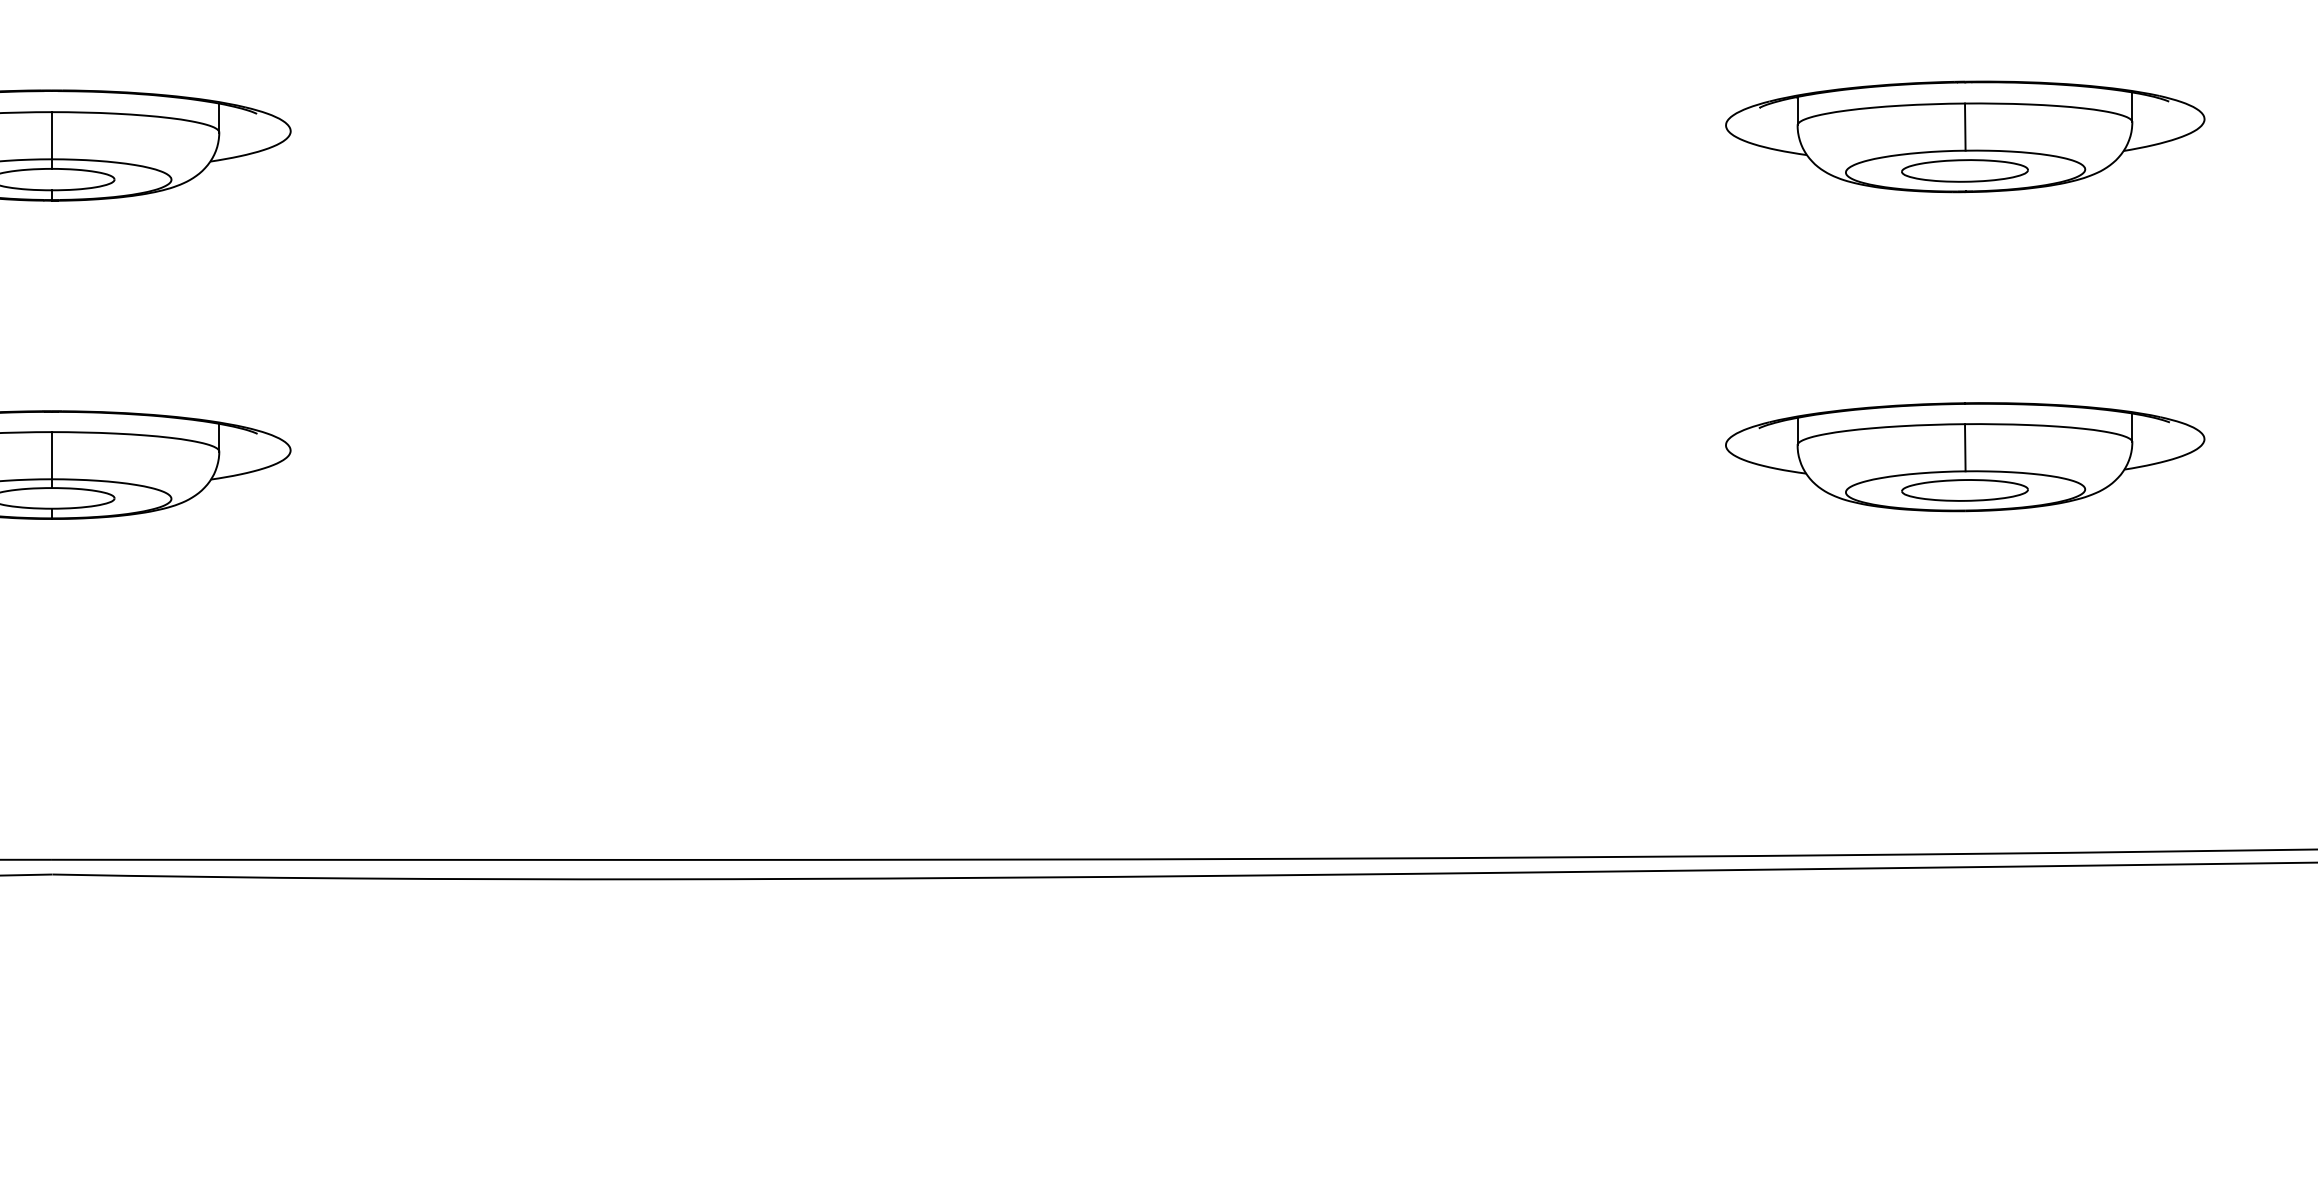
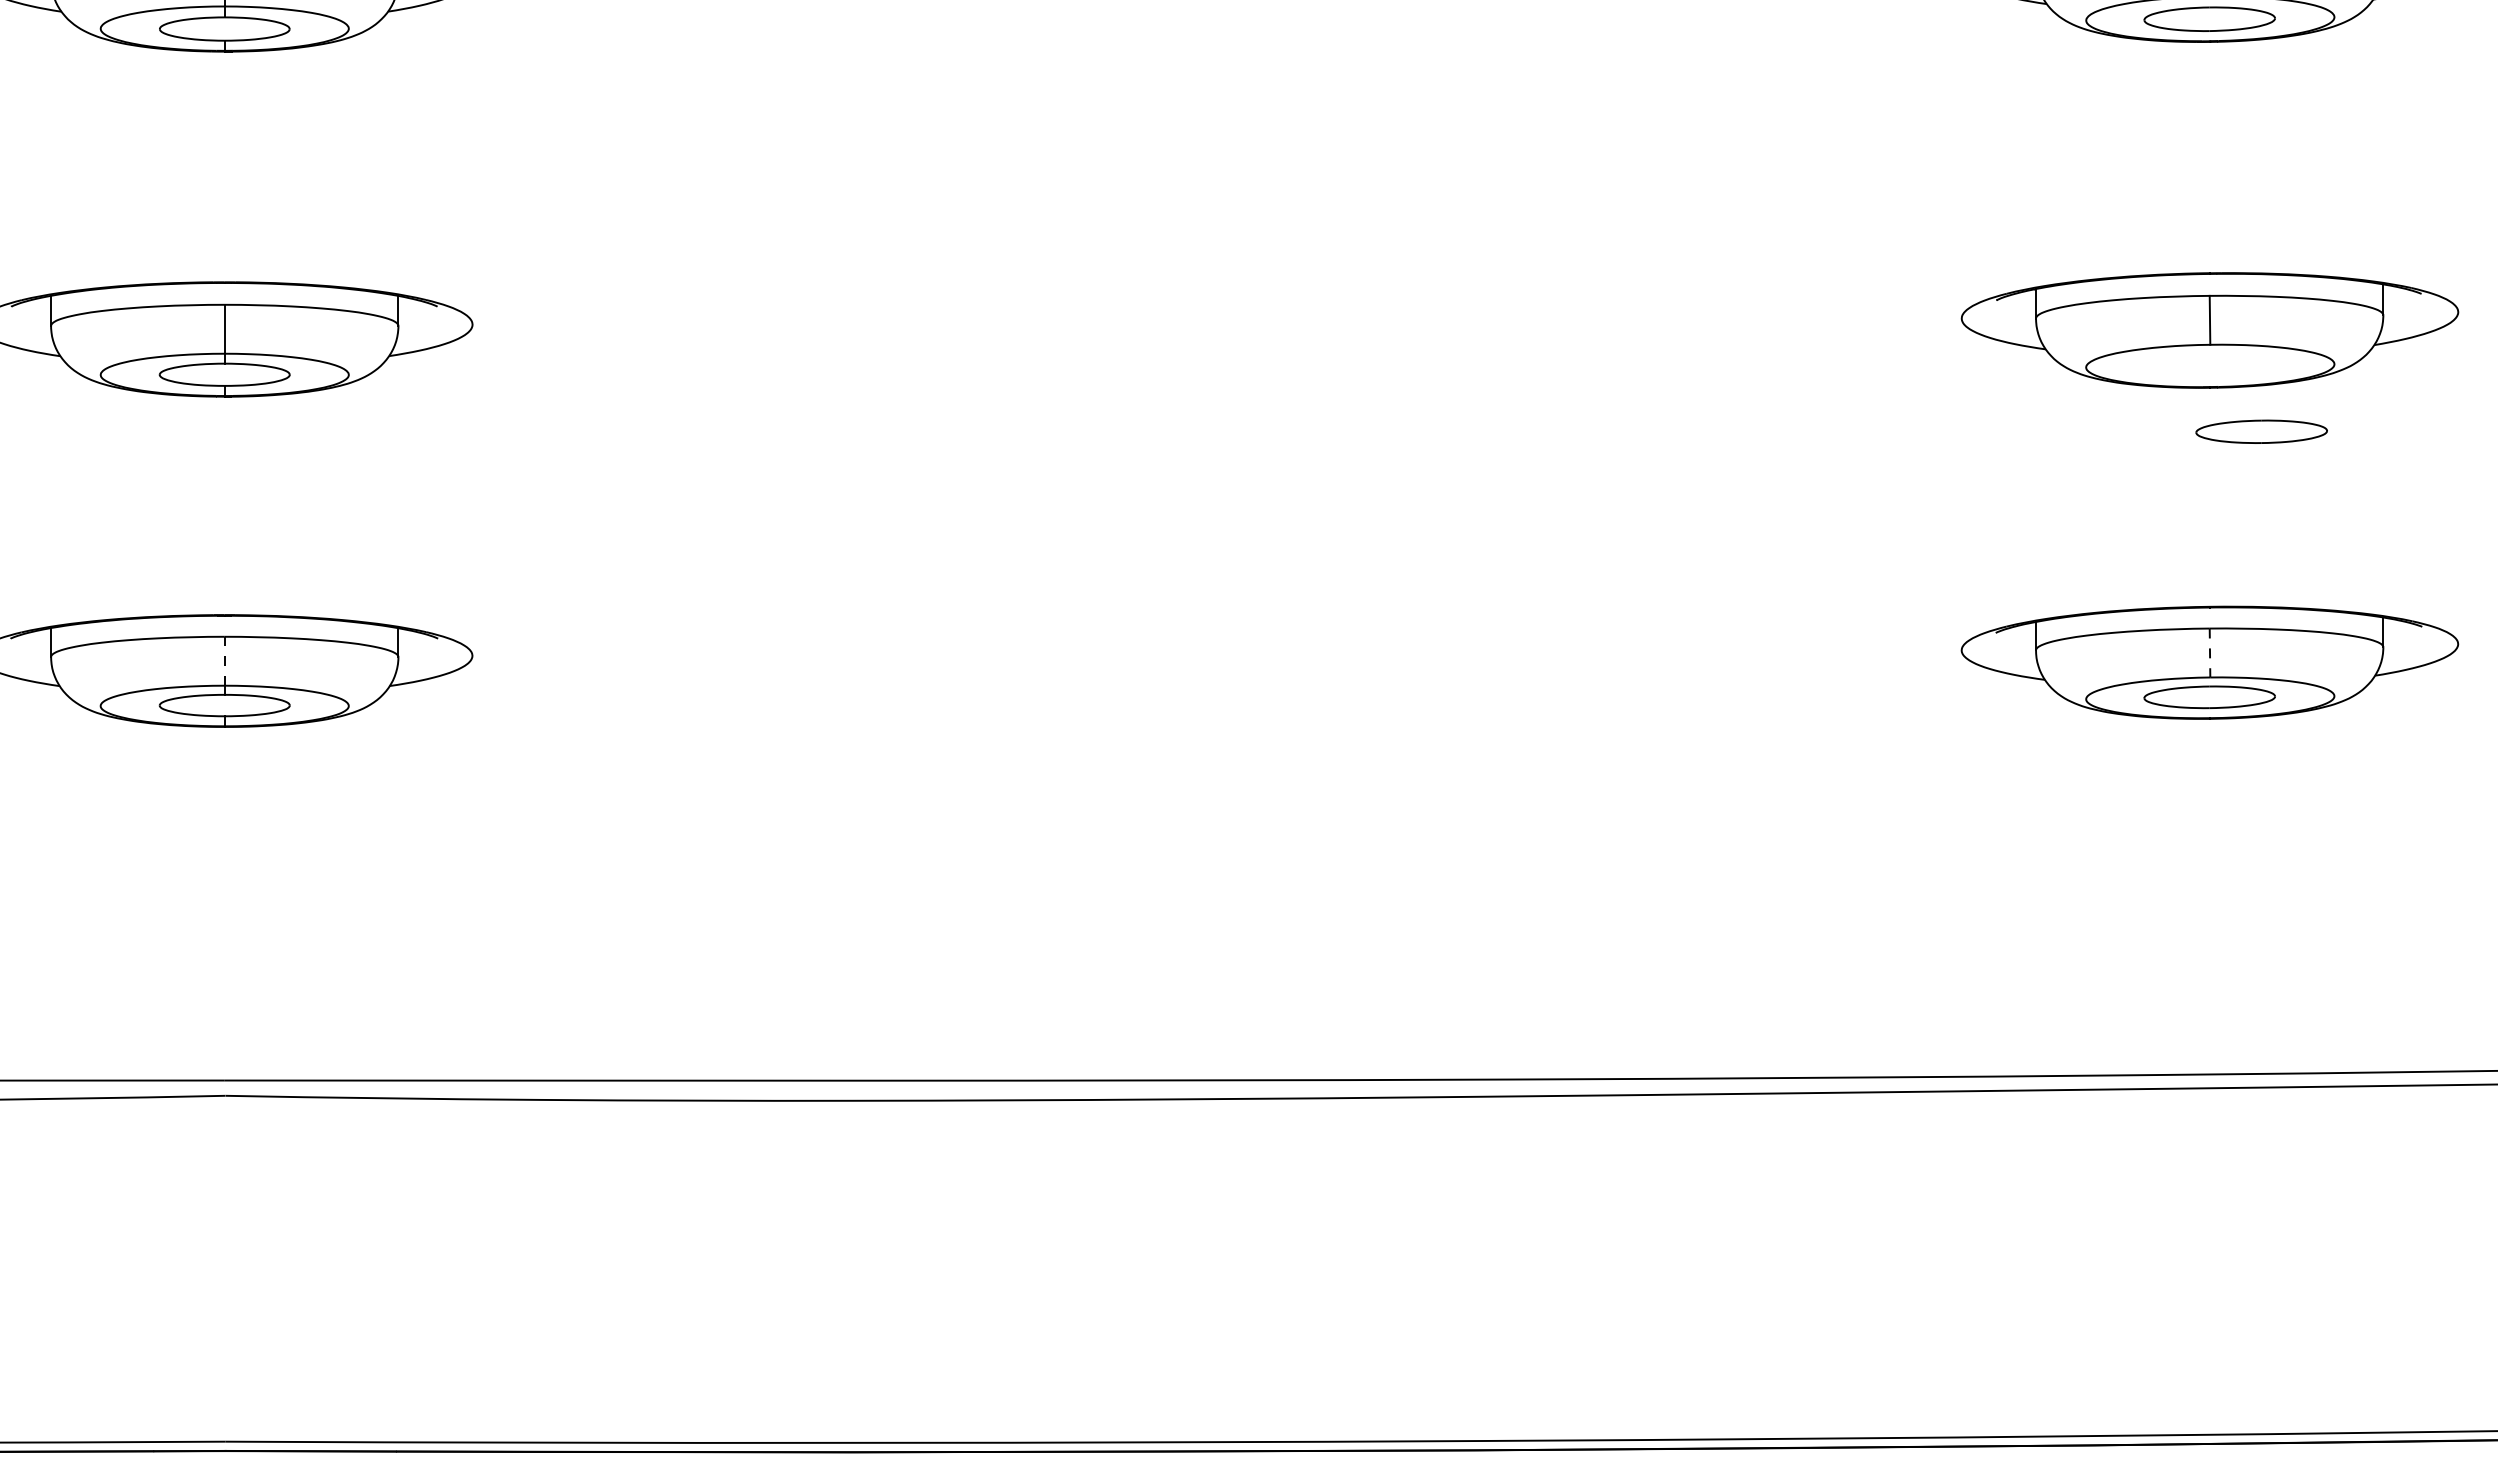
part: (1964, 170) -> (2261, 431), moved
line: (1965, 448) -> (2210, 653), solid -> dashed
line: (51, 454) -> (224, 660), solid -> dashed

